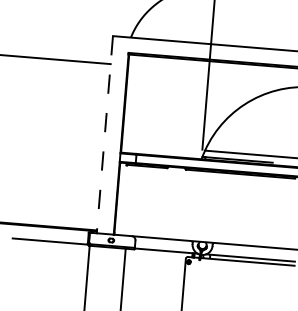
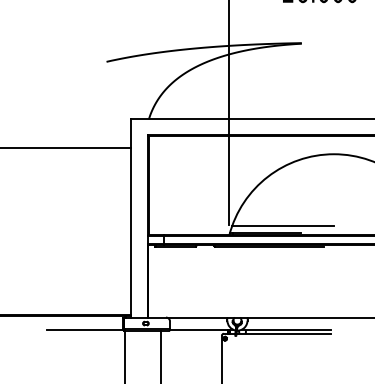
line: (104, 134) -> (130, 218), dashed -> solid

